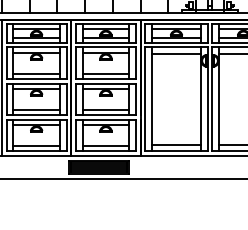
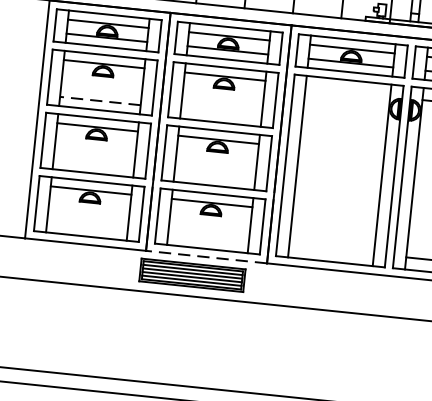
line: (176, 54) -> (347, 92), removed
line: (36, 73) -> (100, 100), solid -> dashed
line: (105, 73) -> (220, 112), removed
line: (36, 110) -> (93, 165), removed
line: (105, 110) -> (213, 177), removed
line: (176, 144) -> (331, 249), removed
line: (36, 146) -> (87, 227), removed
line: (105, 146) -> (207, 240), removed
line: (105, 156) -> (205, 257), solid -> dashed

